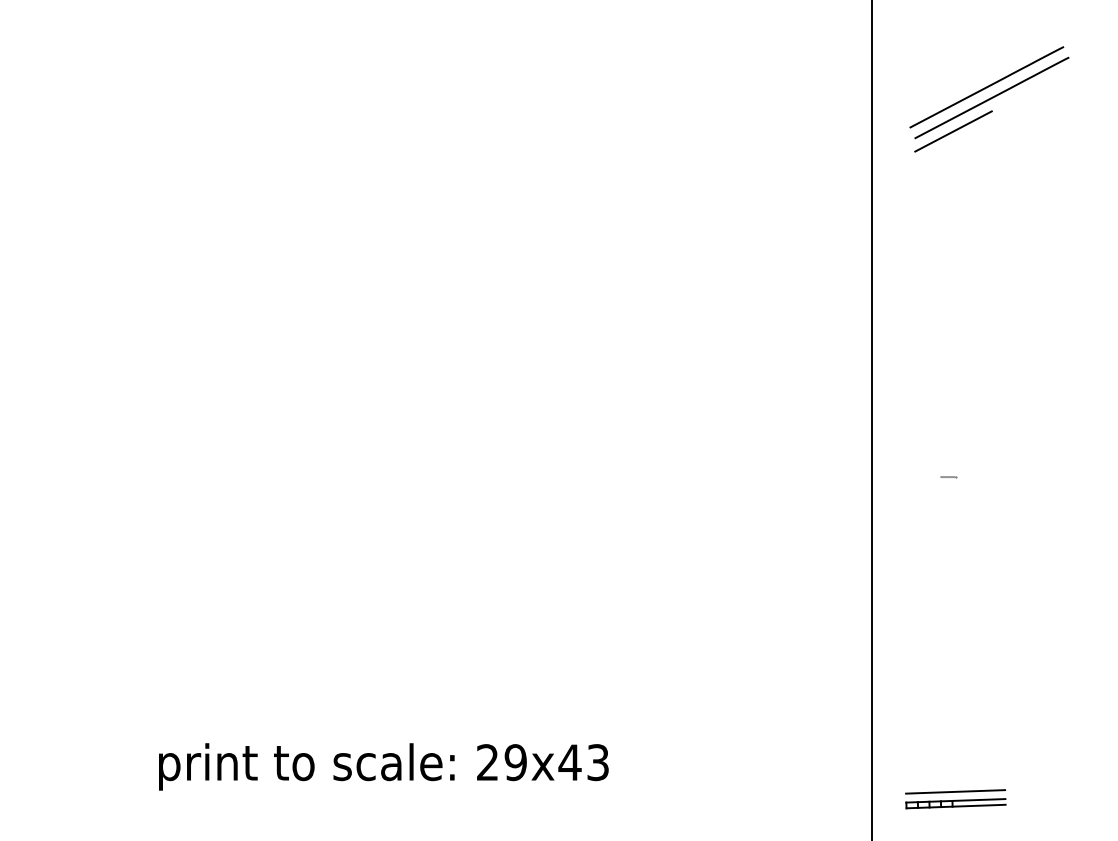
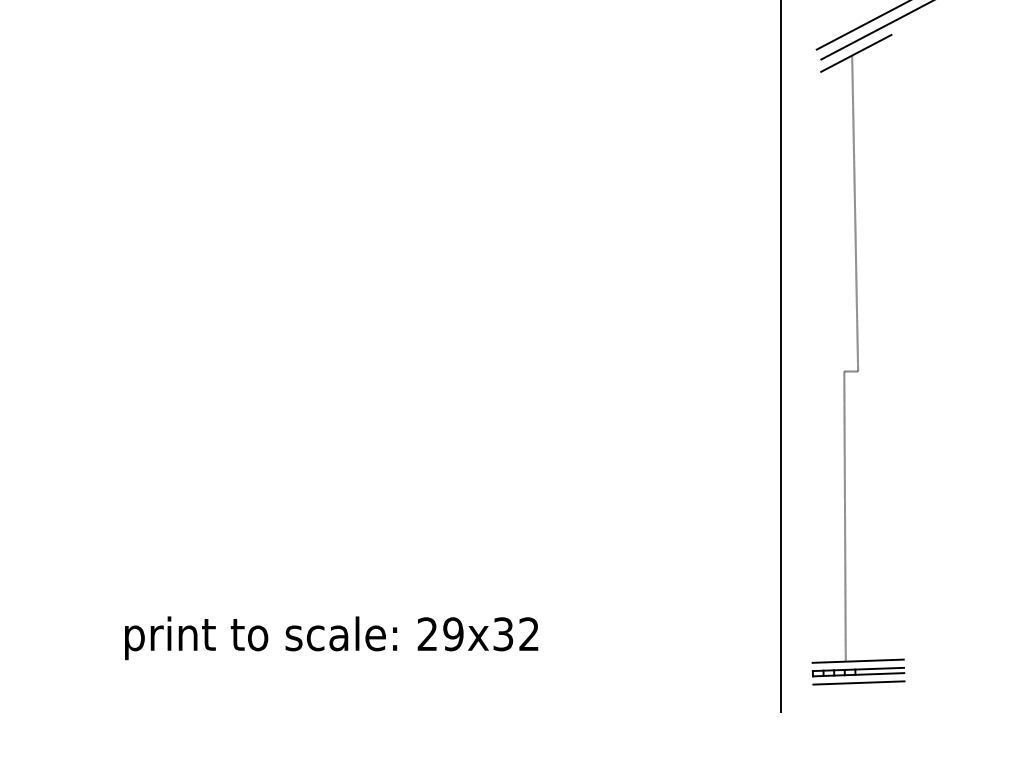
line: (952, 305) -> (855, 213), added
line: (941, 634) -> (845, 516), added
text: (583, 762) -> (515, 634), 29x43 -> 29x32
line: (955, 815) -> (858, 682), added

